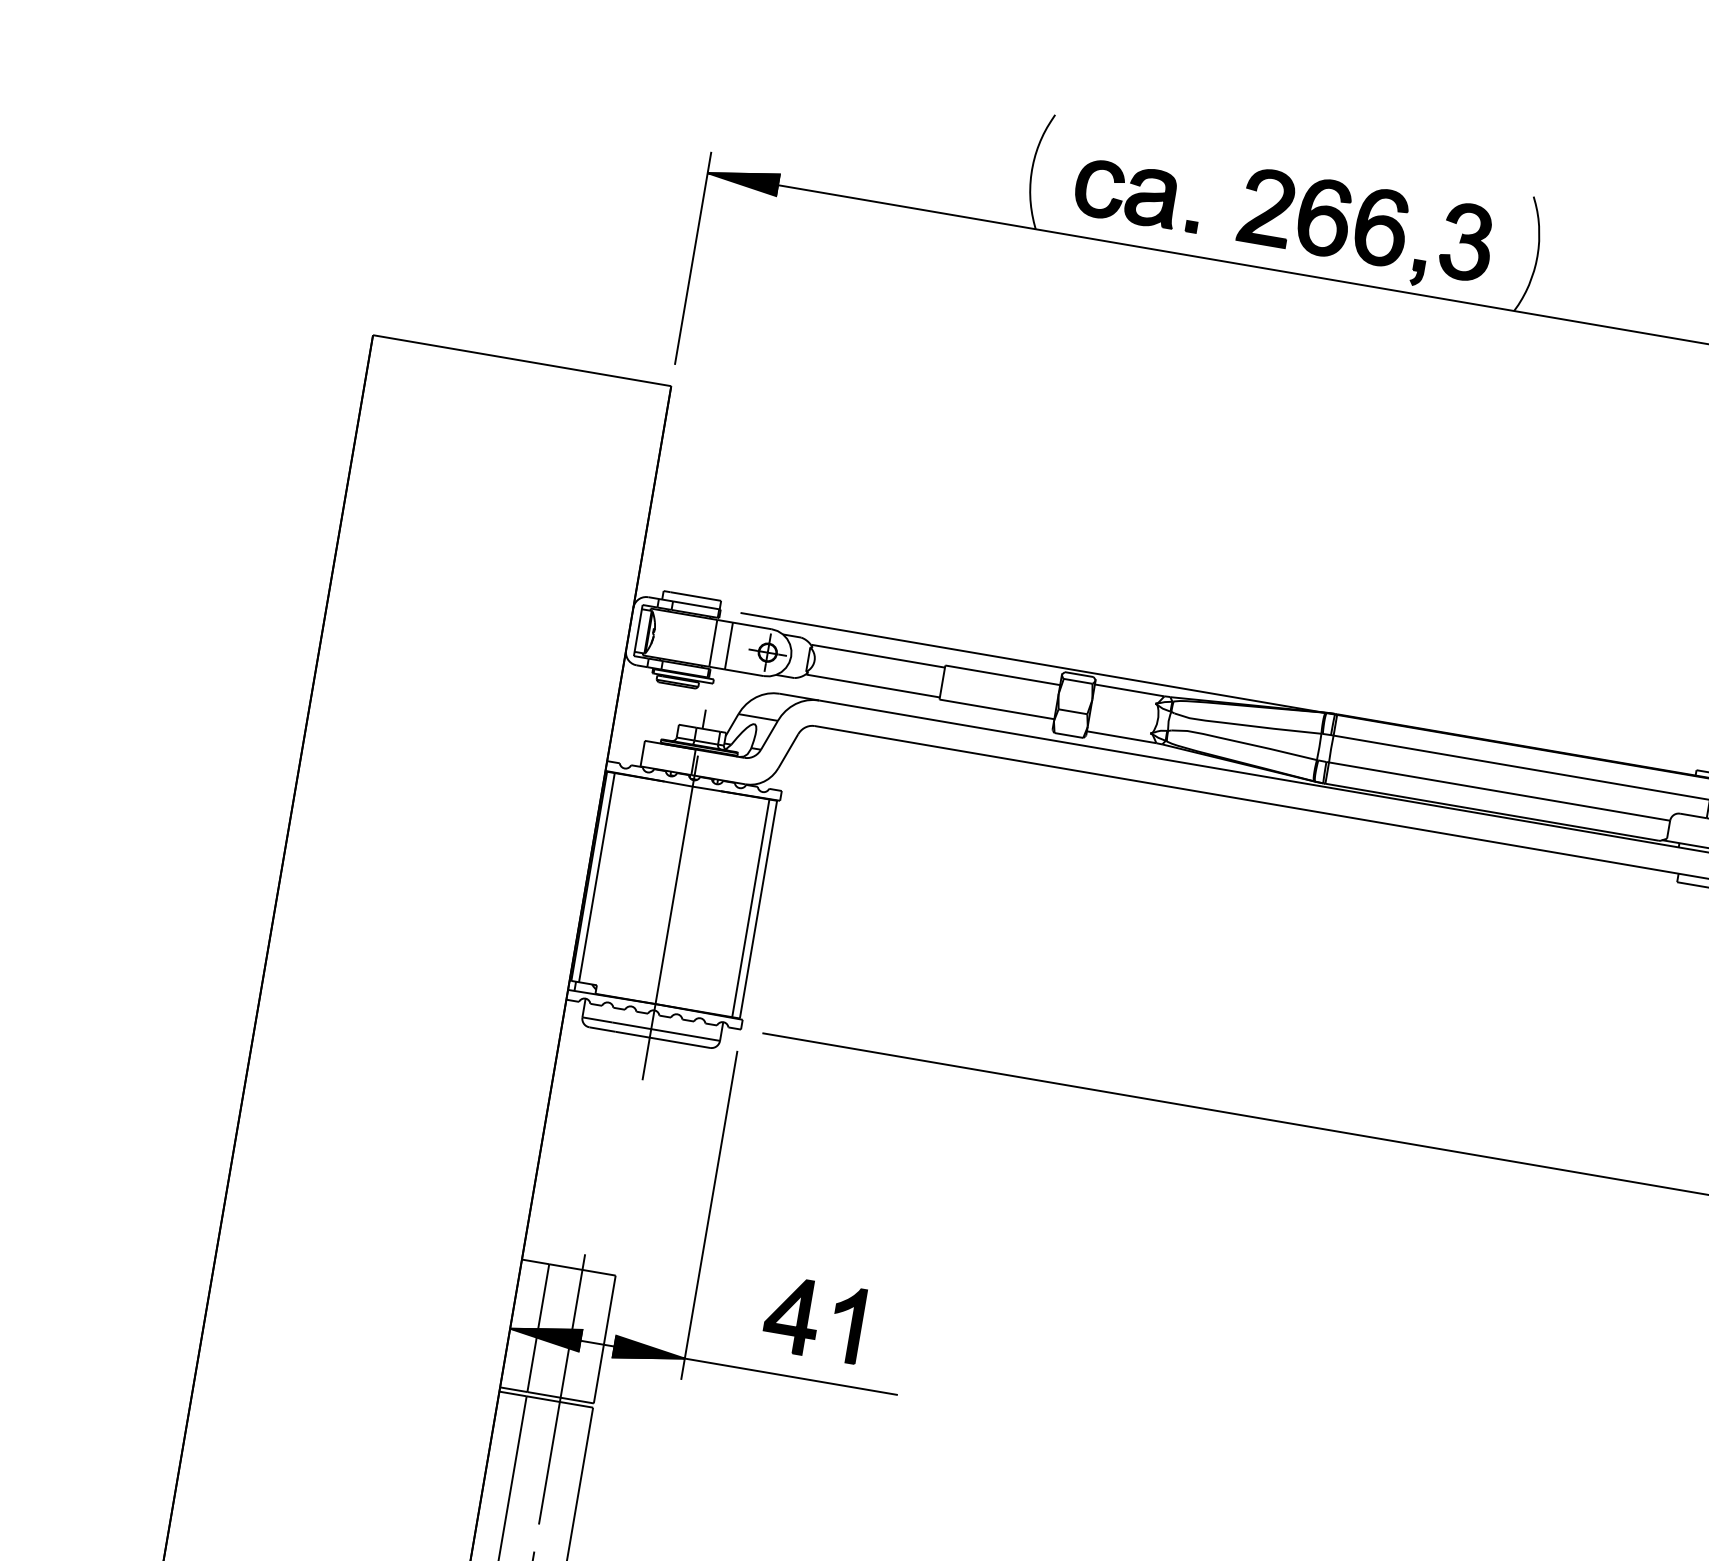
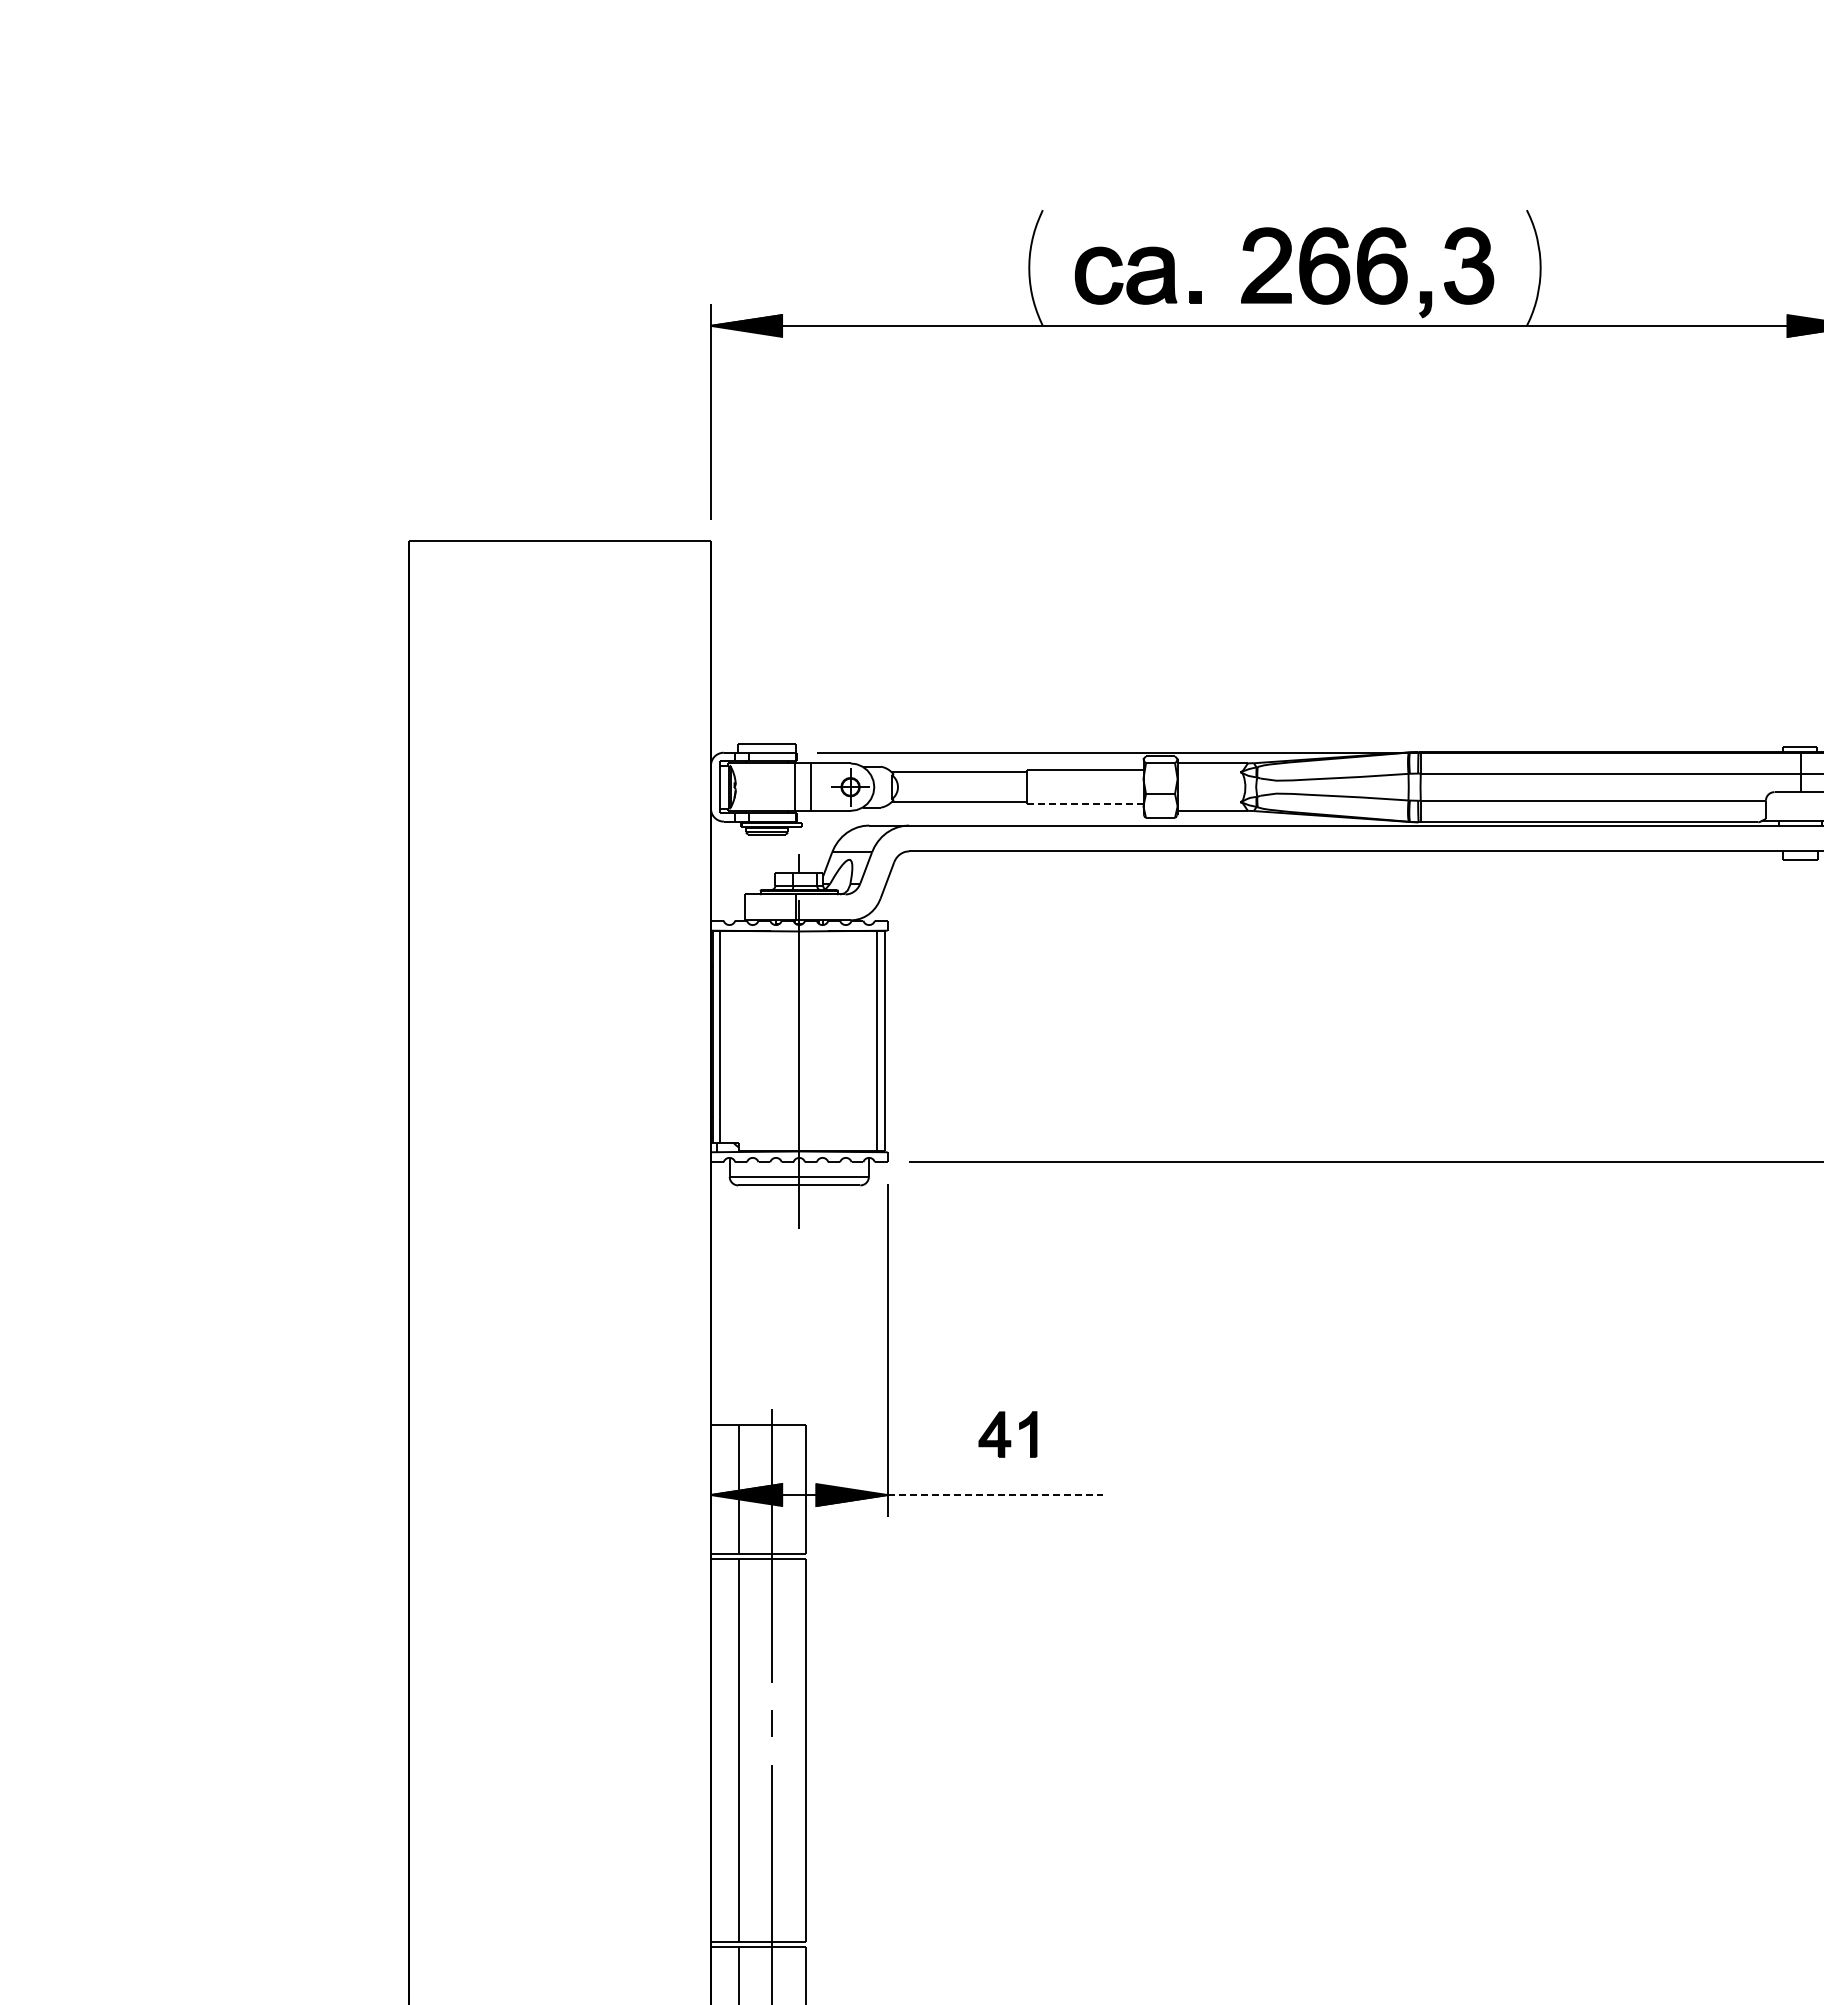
line: (997, 709) -> (1085, 804), solid -> dashed
part: (813, 1318) -> (1007, 1434), size x0.6
line: (791, 1377) -> (995, 1495), solid -> dashed

